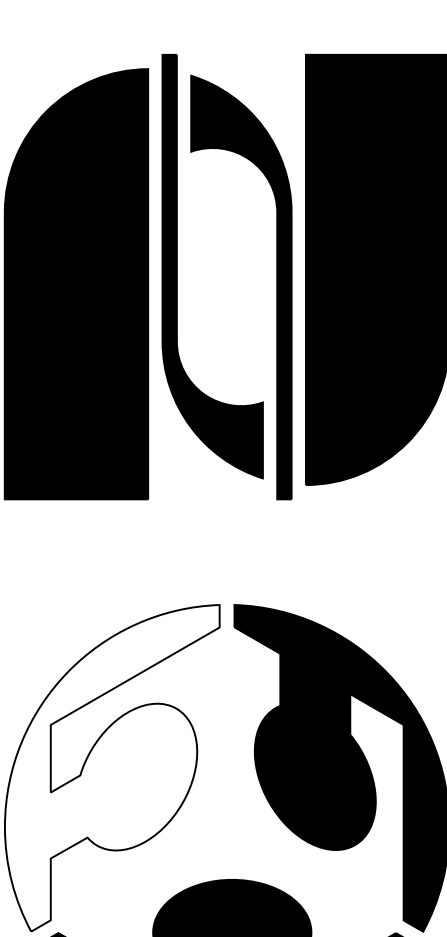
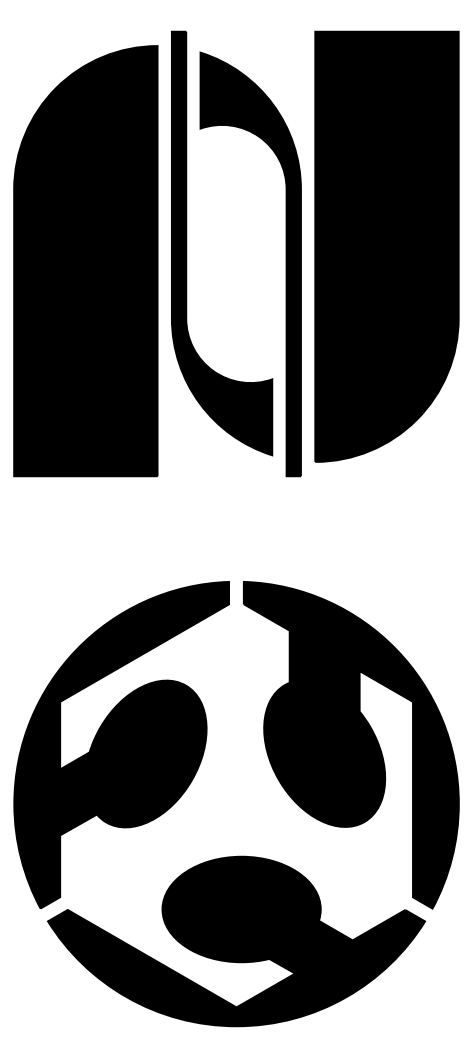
fill: (112, 767) -> (121, 744), added

